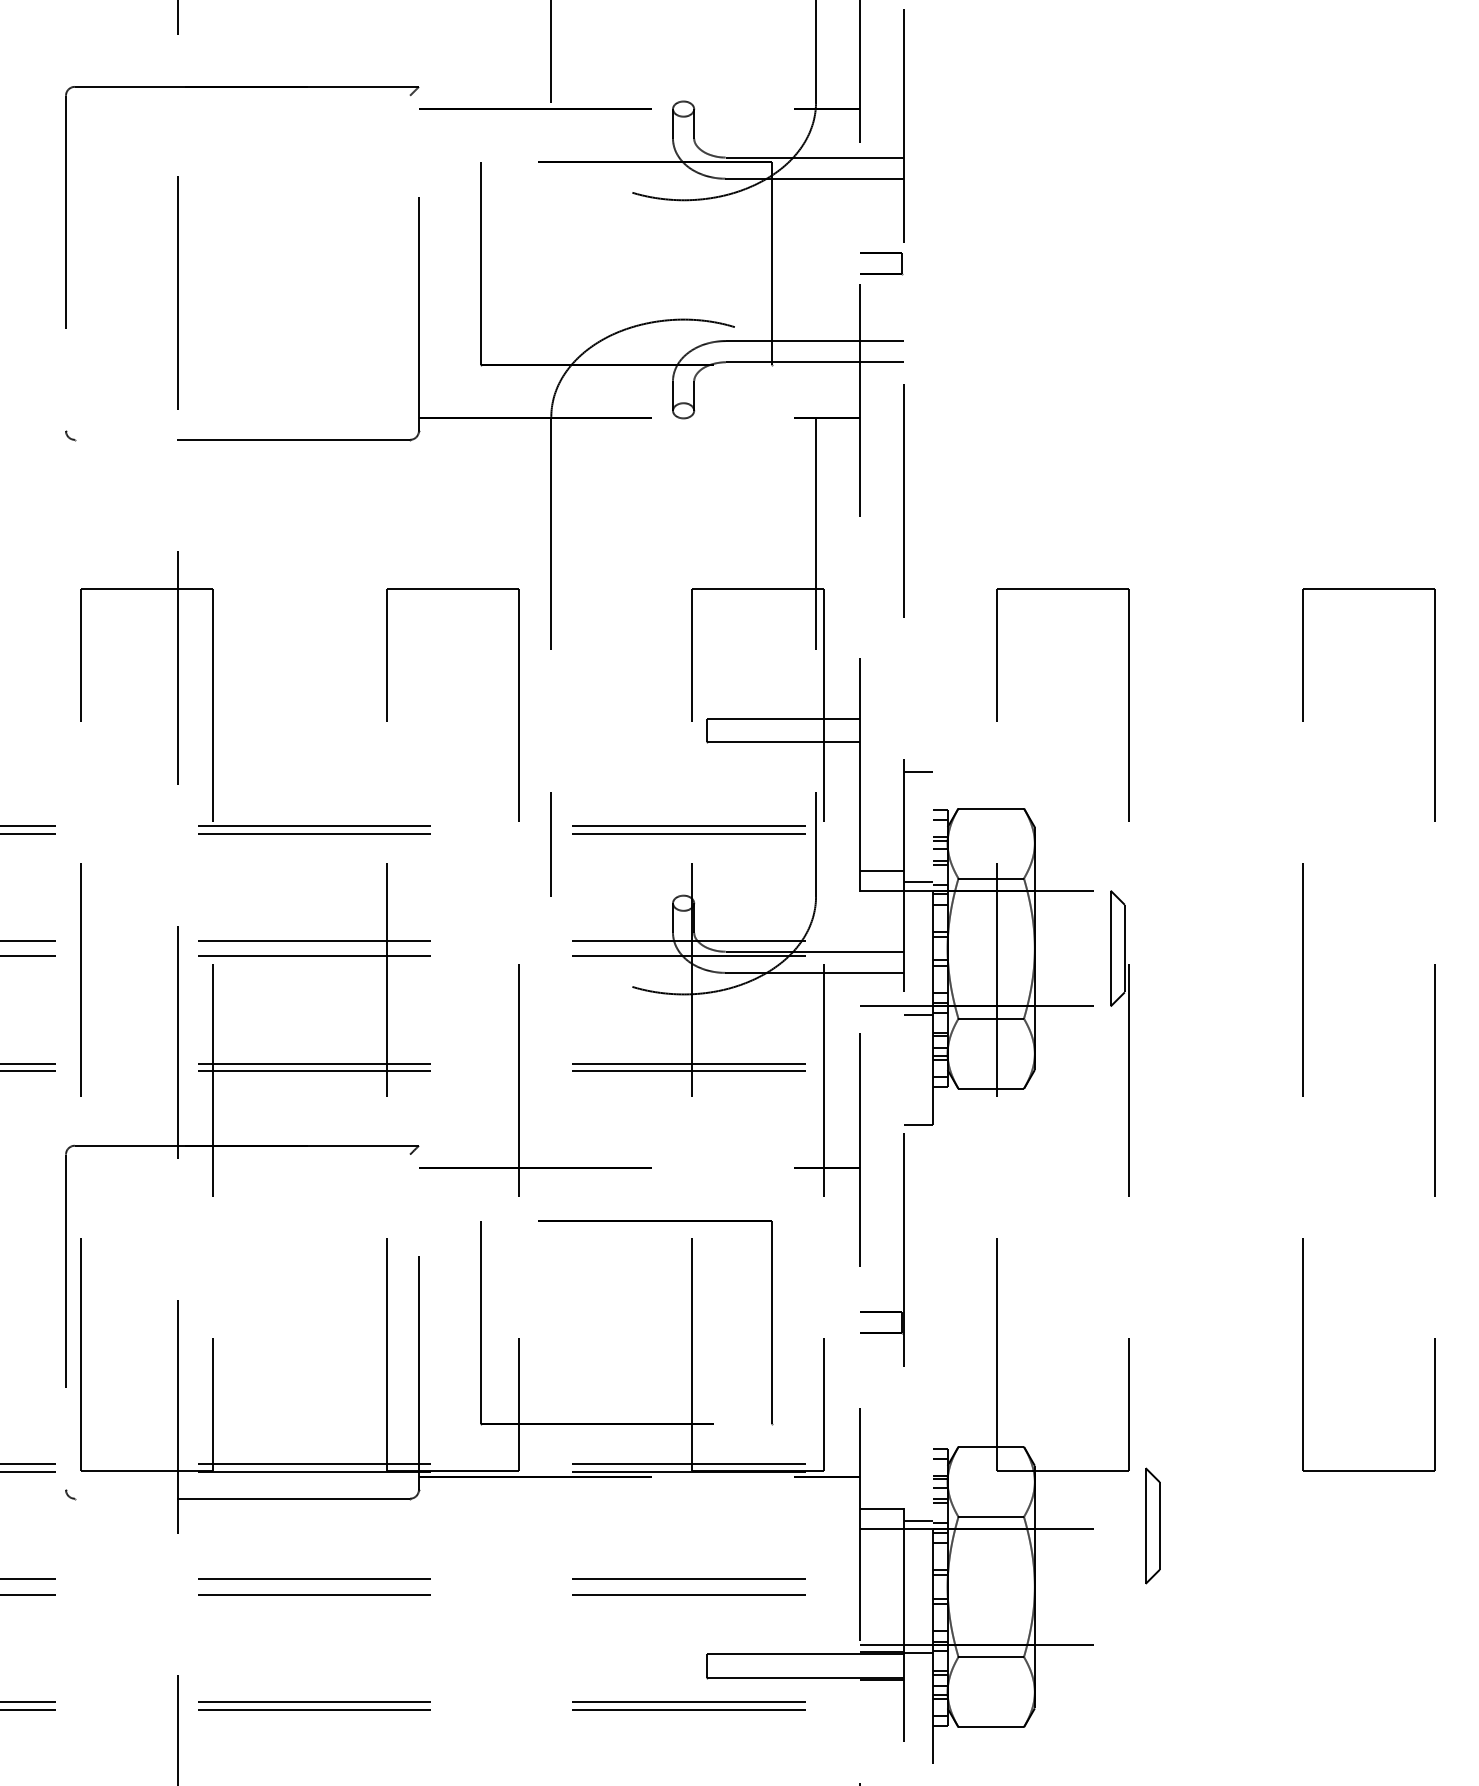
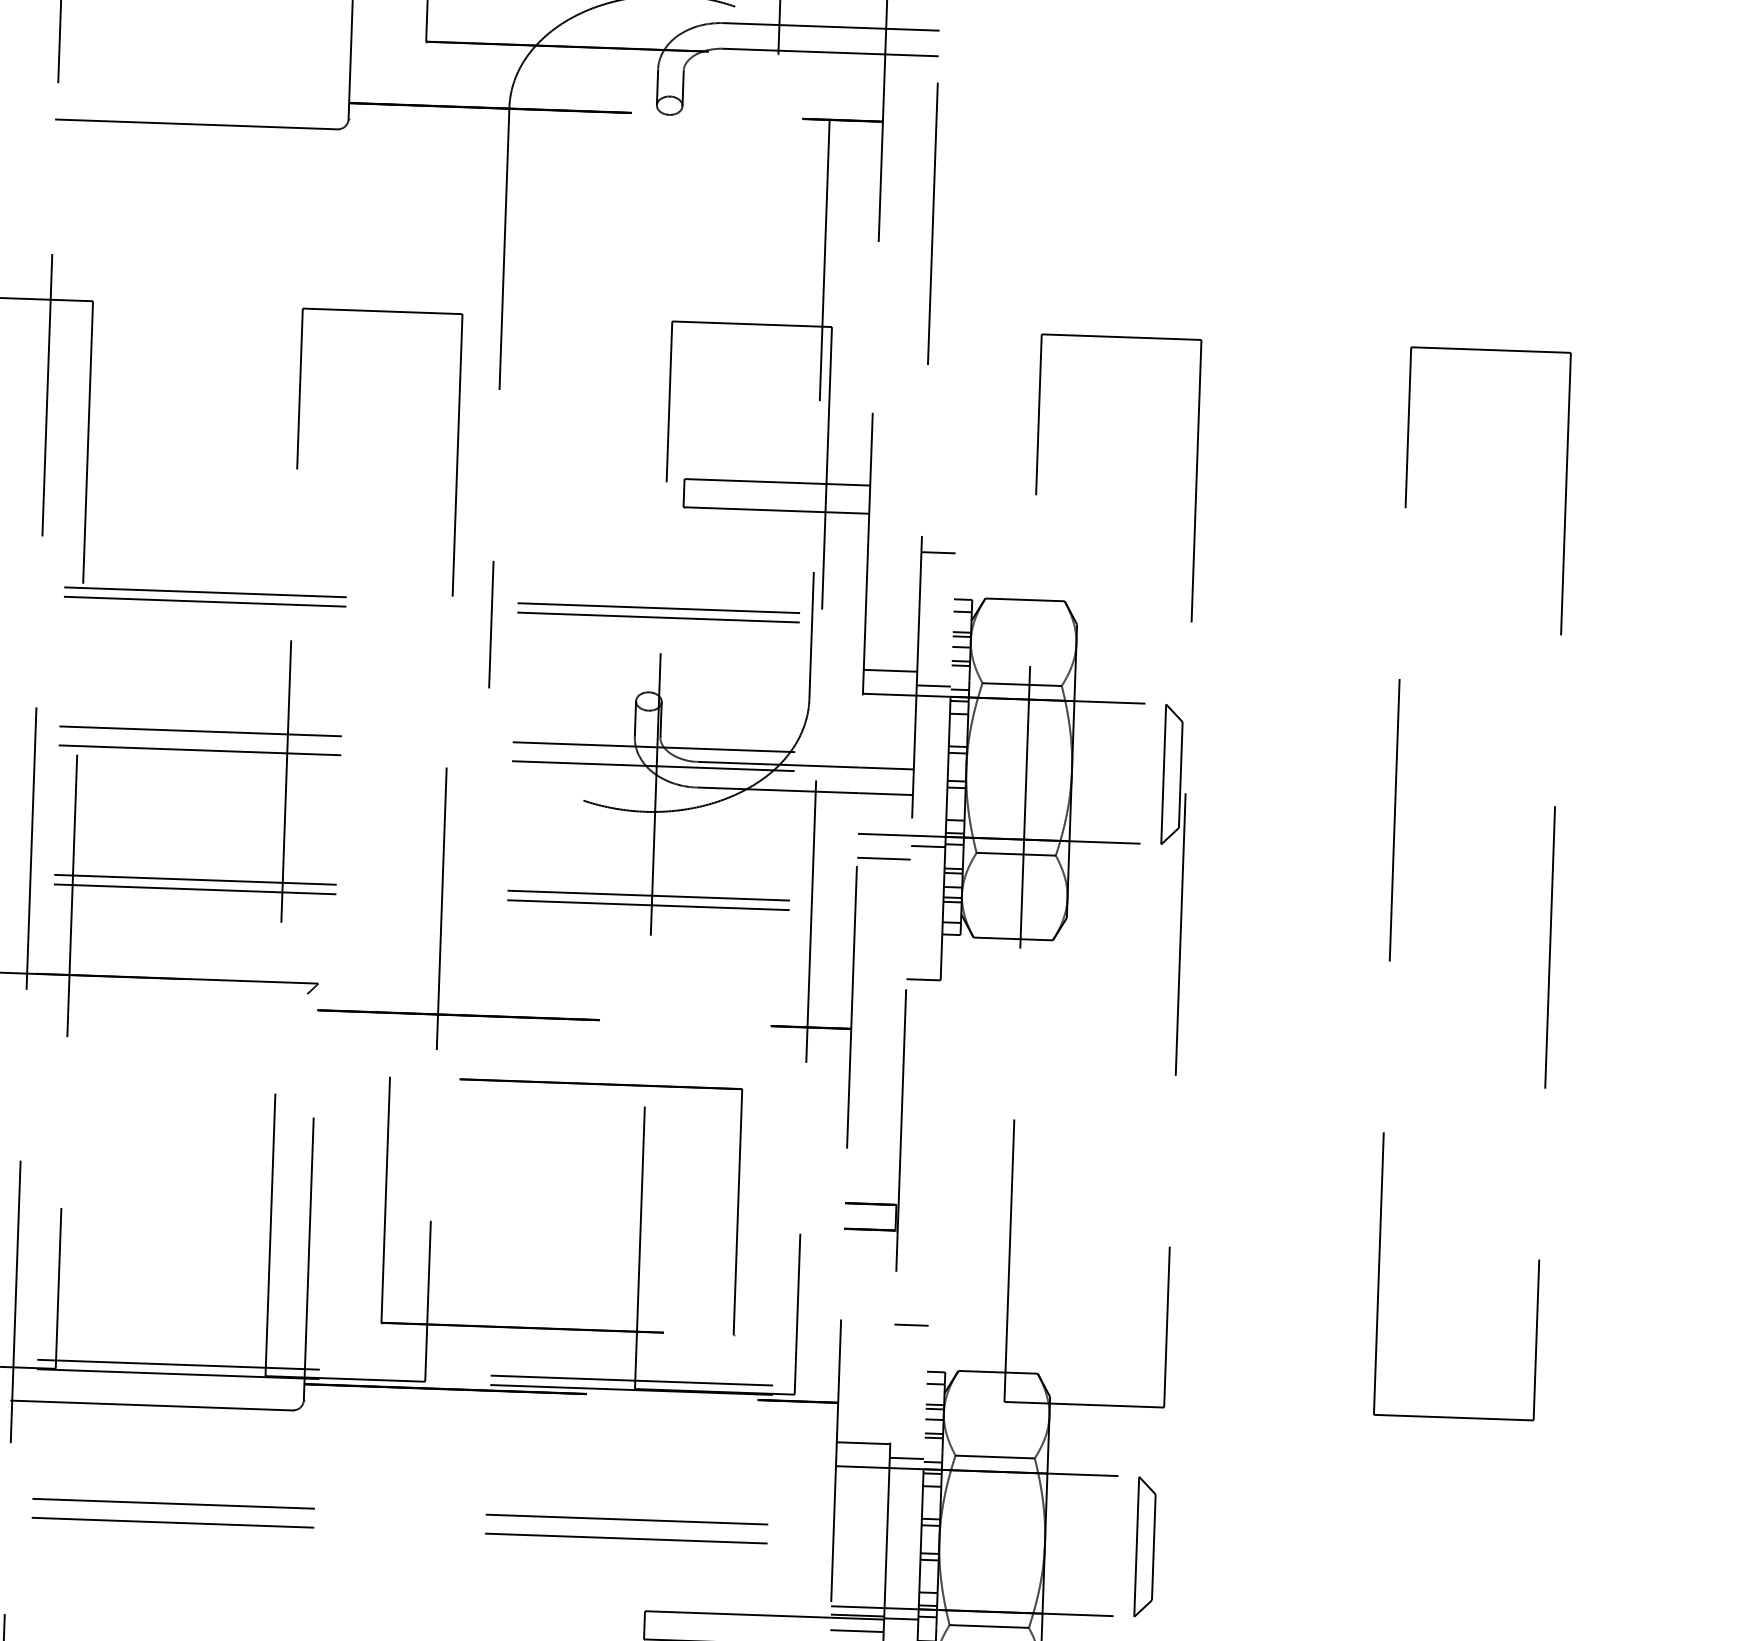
line: (882, 1026) -> (884, 859), added
line: (918, 1410) -> (911, 1325), added
part: (1152, 1525) -> (1145, 1546), moved
line: (882, 1664) -> (857, 1630), added

